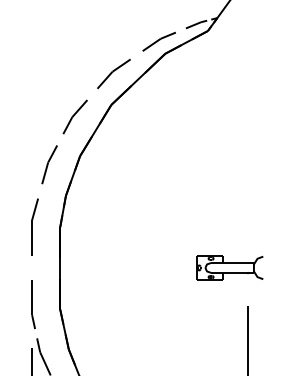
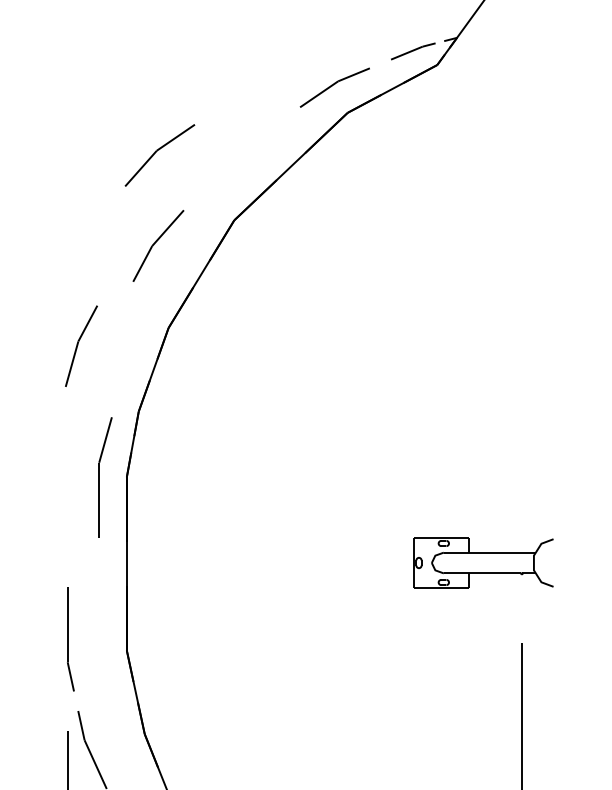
part: (113, 74) -> (158, 156), moved
part: (49, 164) -> (81, 345), moved
part: (34, 226) -> (104, 475), moved

